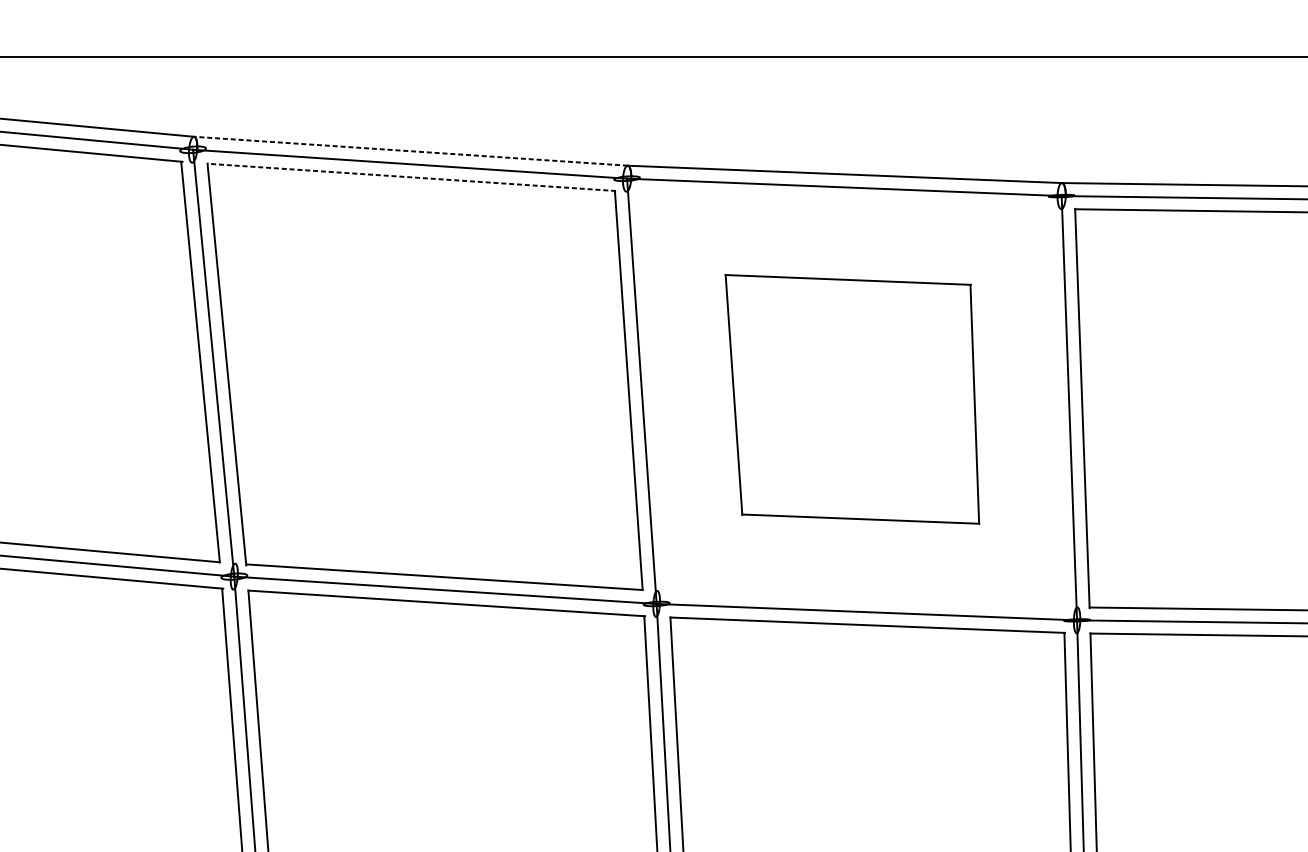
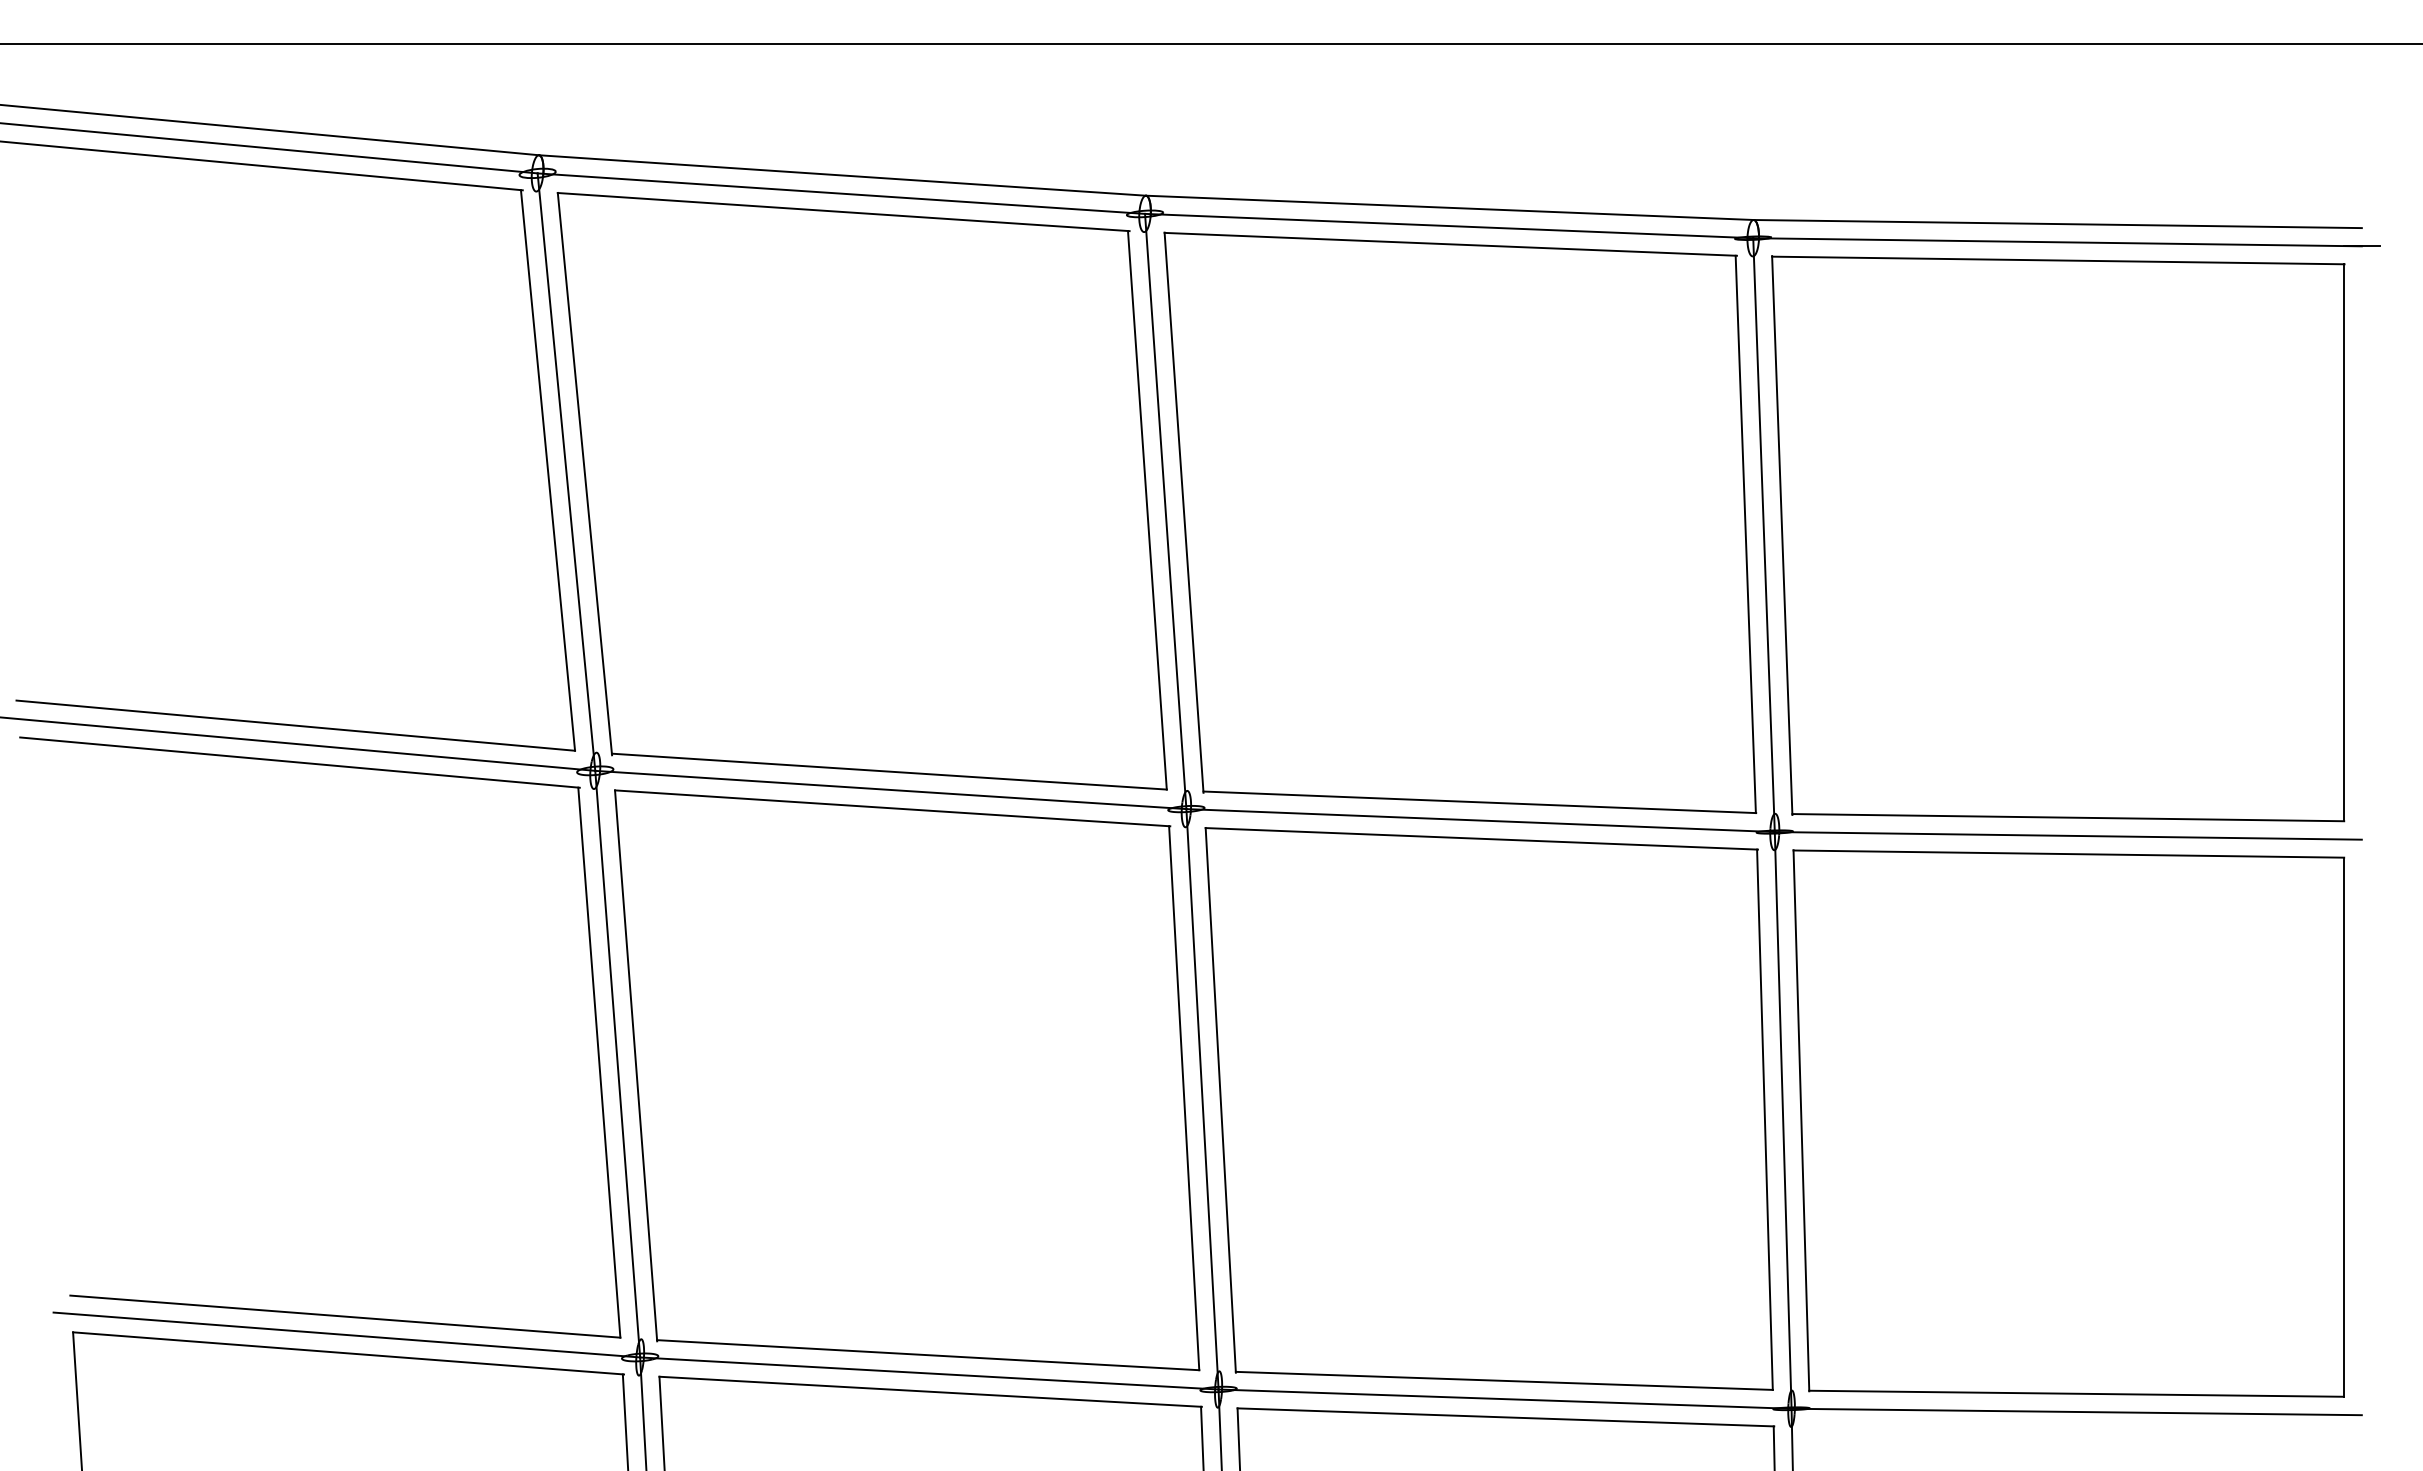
line: (410, 151) -> (842, 175), dashed -> solid
line: (411, 177) -> (843, 212), dashed -> solid
part: (852, 399) -> (1460, 522), size x1.67

